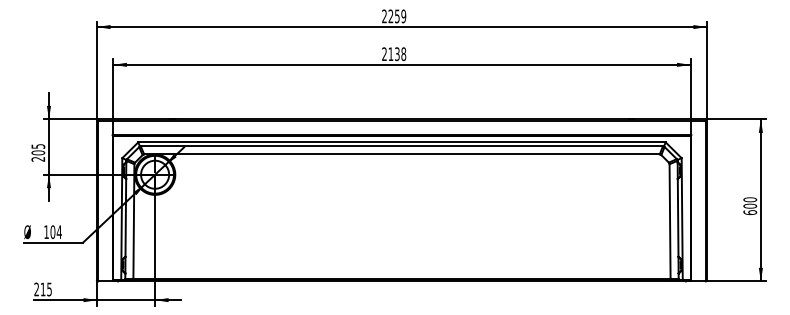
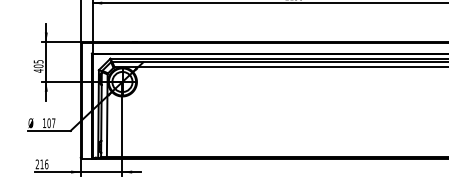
text: (38, 158) -> (38, 70), 205 -> 405
text: (58, 231) -> (53, 122), 104 -> 107
text: (49, 289) -> (46, 164), 215 -> 216

